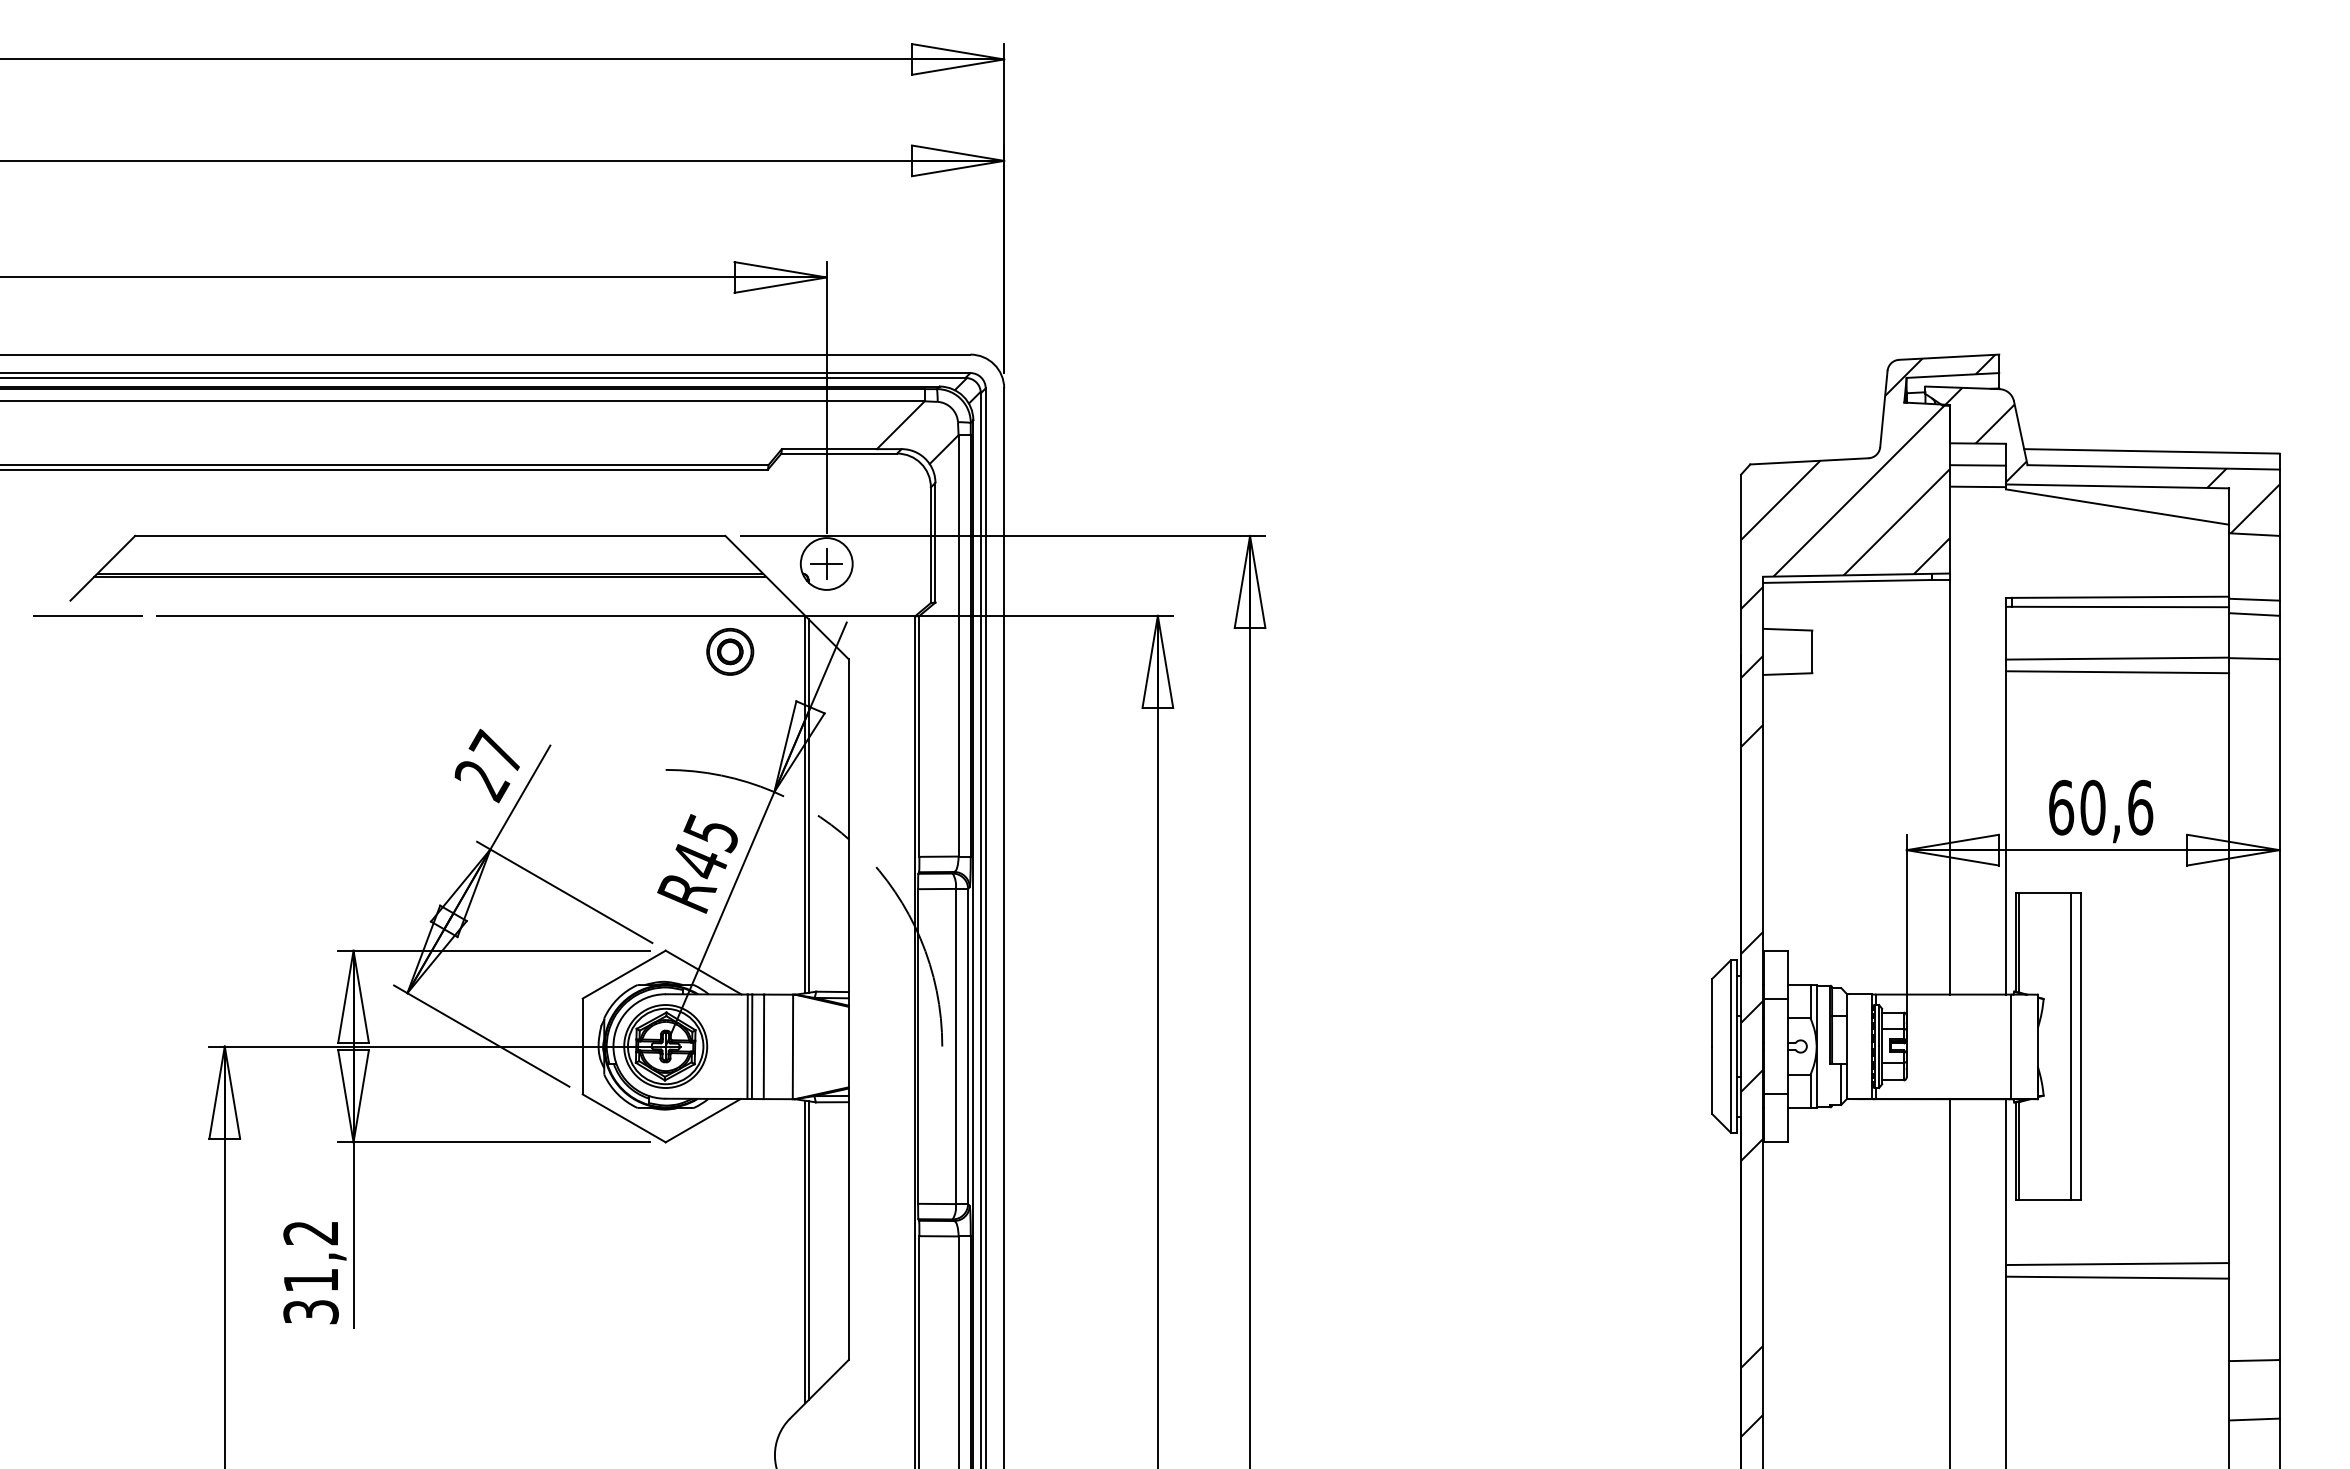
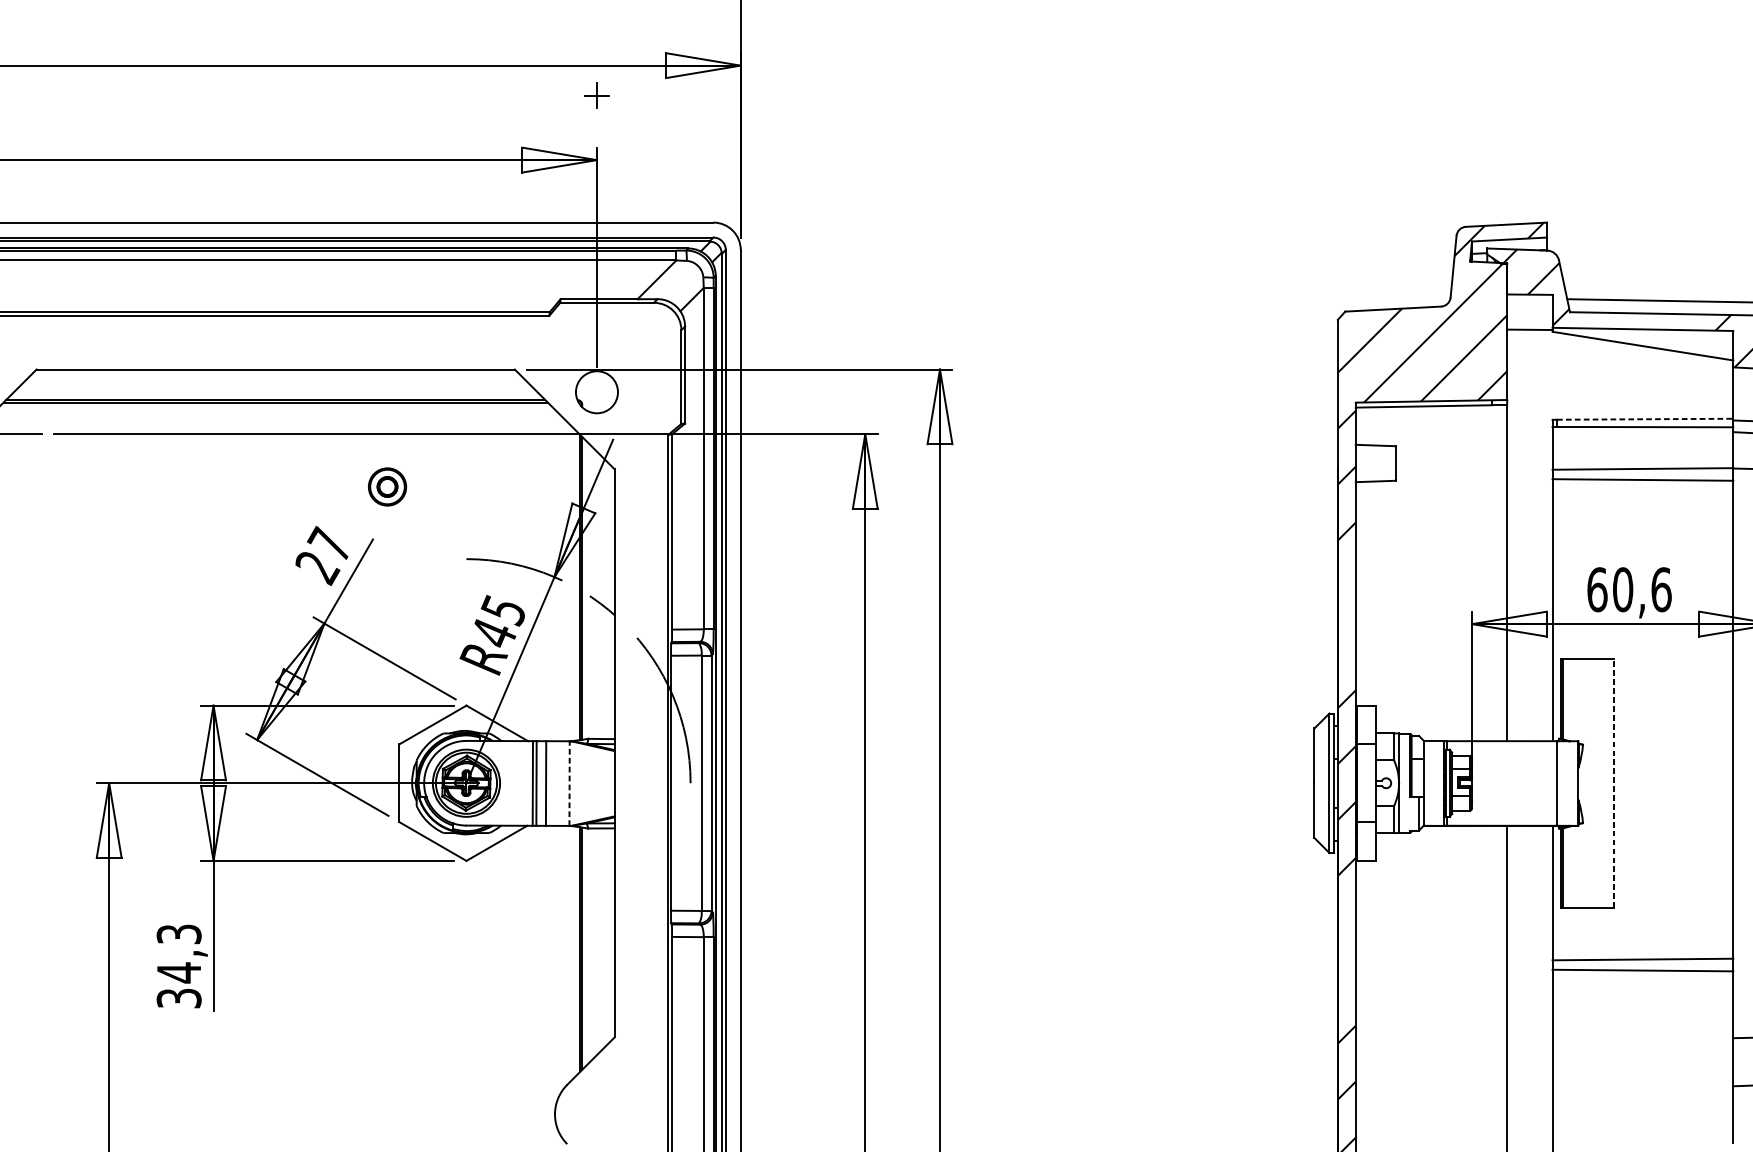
line: (1978, 465) -> (1530, 312), removed
part: (826, 563) -> (596, 95), moved
line: (2120, 597) -> (1645, 419), solid -> dashed
part: (730, 651) -> (387, 486), moved
line: (792, 1046) -> (569, 783), solid -> dashed
line: (2071, 1046) -> (1605, 783), removed
line: (2081, 1046) -> (1613, 783), solid -> dashed
text: (310, 1257) -> (178, 954), 31,2 -> 34,3

